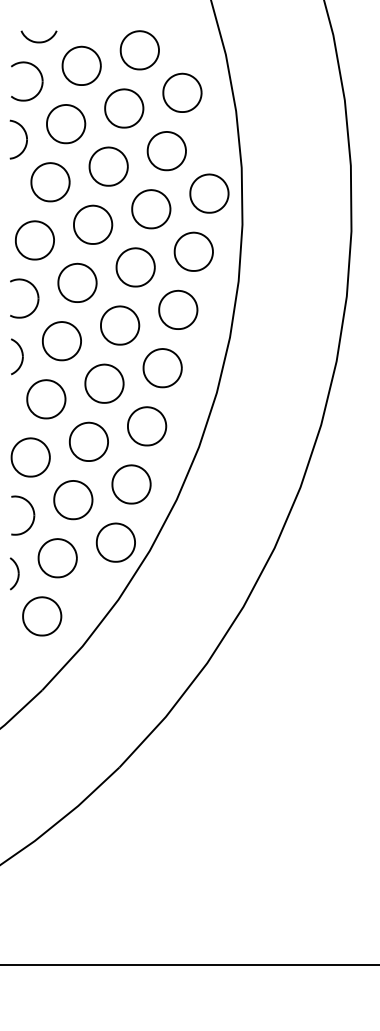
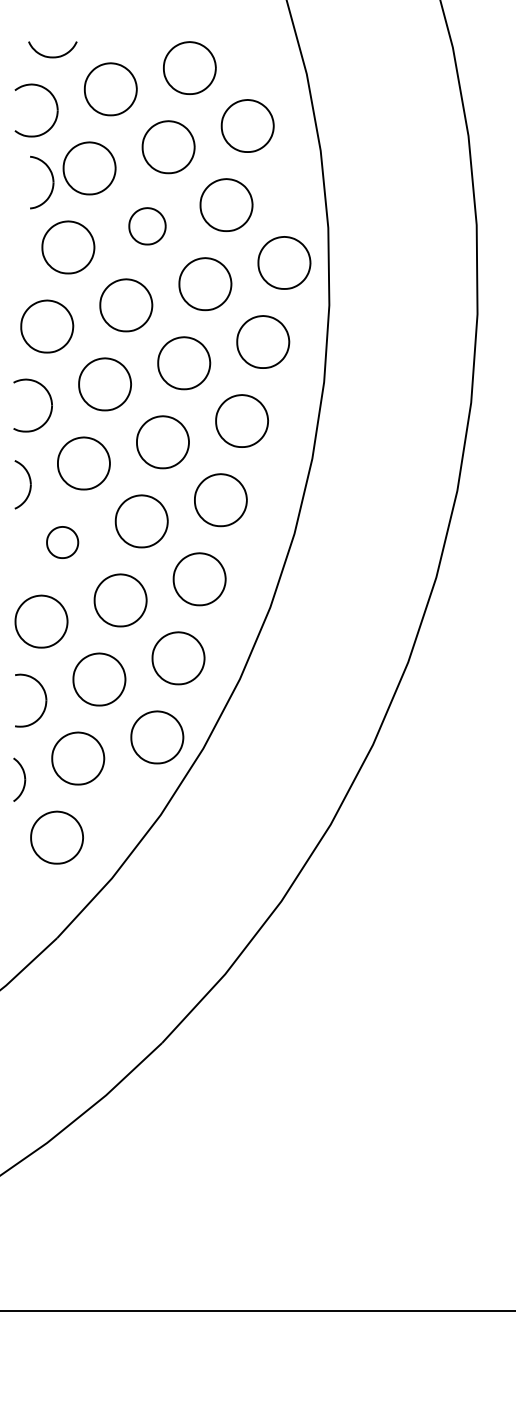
part: (26, 139) -> (52, 182), moved
part: (108, 166) -> (147, 226), size x0.7
part: (46, 399) -> (62, 542), size x0.6

